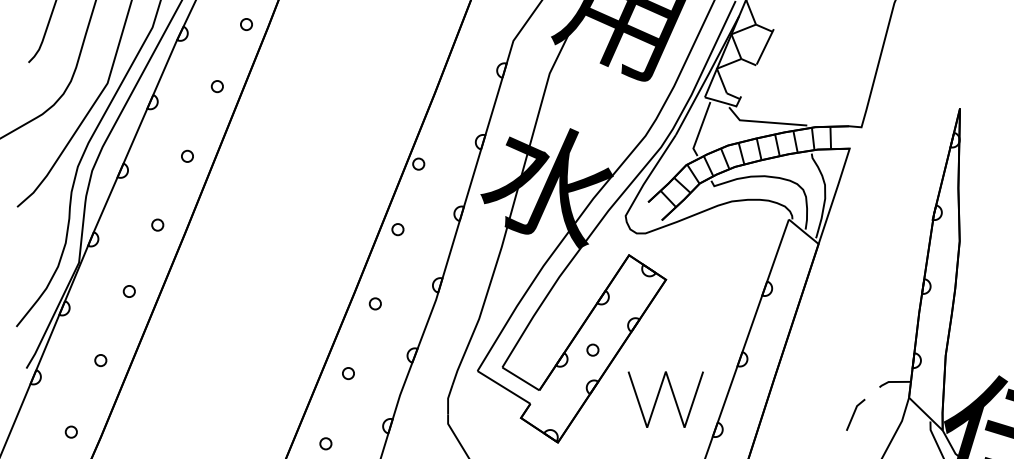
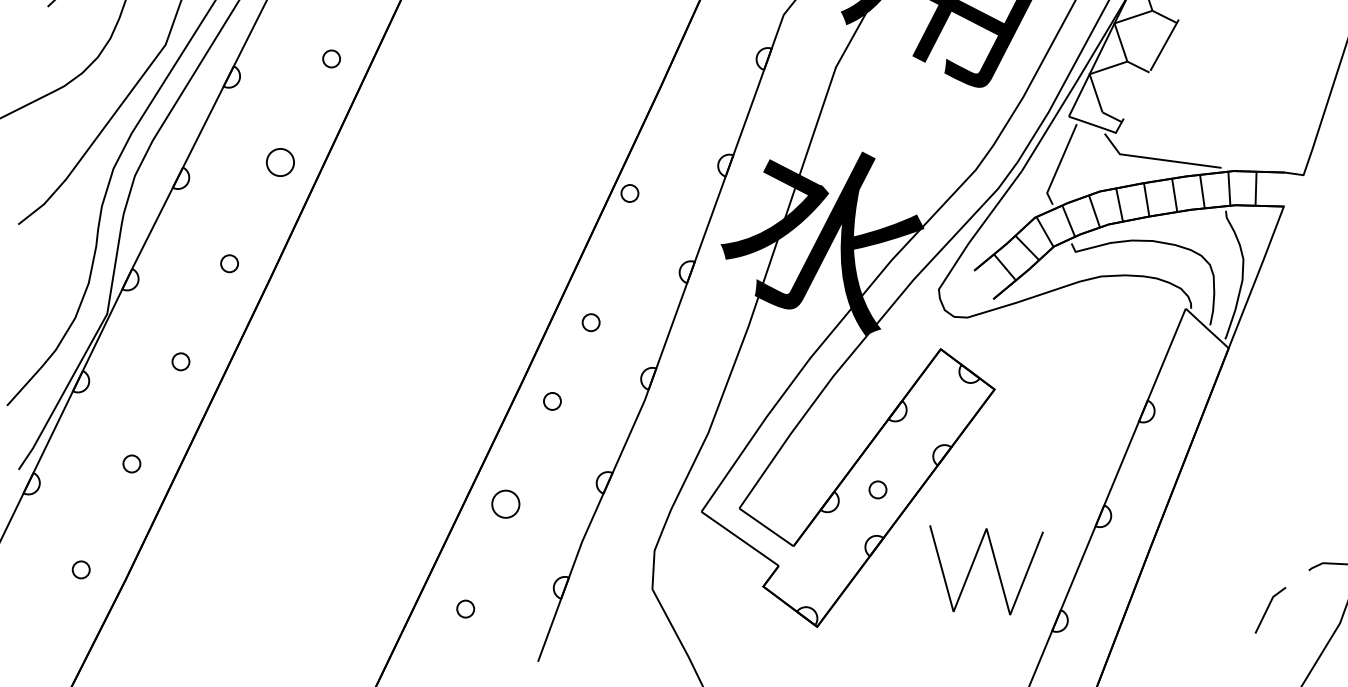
circle: (187, 155) -> (280, 160), size x1.6
circle: (397, 229) -> (590, 322), moved
circle: (348, 373) -> (505, 504), size x1.6

